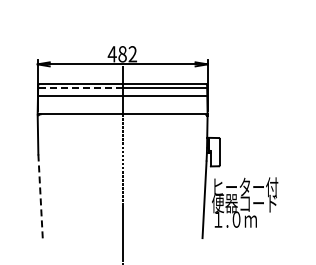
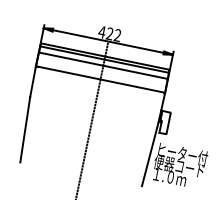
text: (122, 54) -> (109, 34), 482 -> 422
line: (79, 88) -> (71, 53), dashed -> solid
line: (40, 197) -> (25, 129), dashed -> solid

